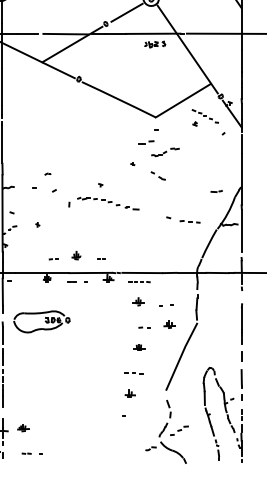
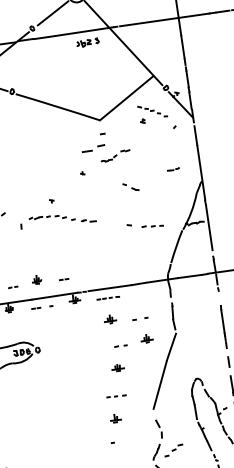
part: (146, 142) -> (93, 148), size x1.4
part: (157, 175) -> (130, 186), moved
line: (216, 191) -> (173, 169), moved

